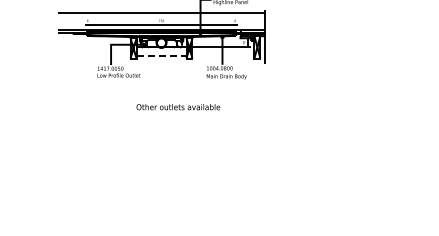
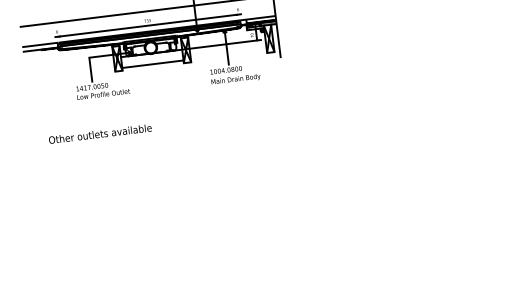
line: (161, 56) -> (152, 64), dashed -> solid
text: (178, 107) -> (100, 134), moved

